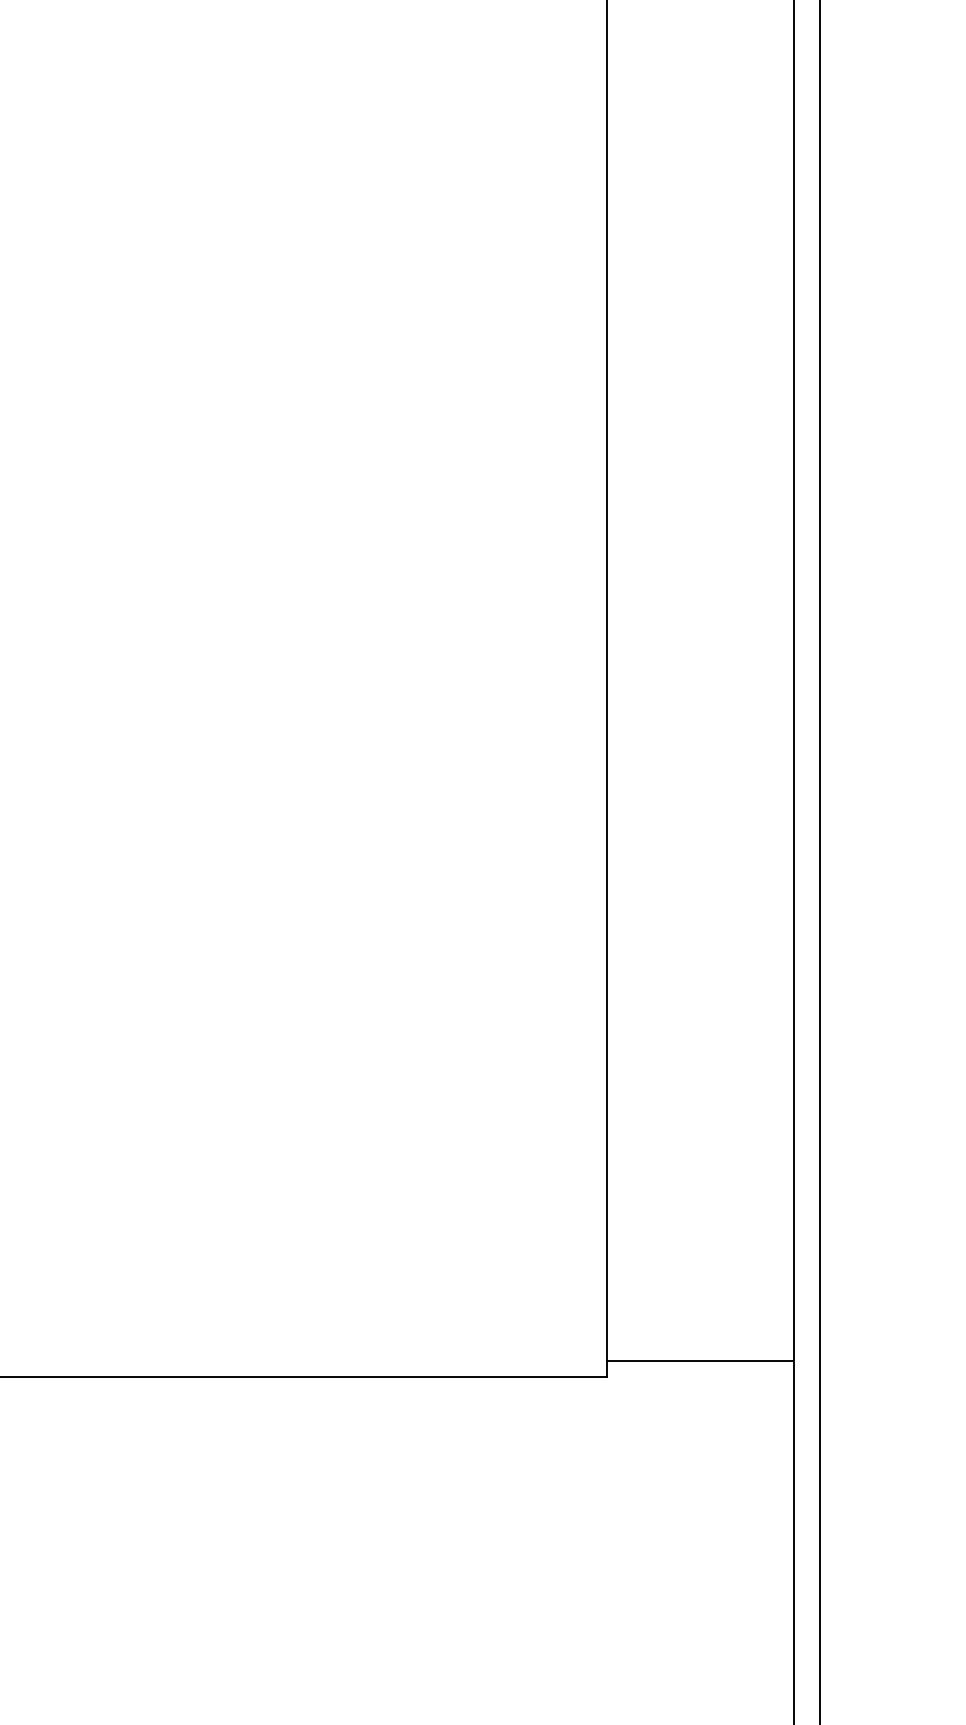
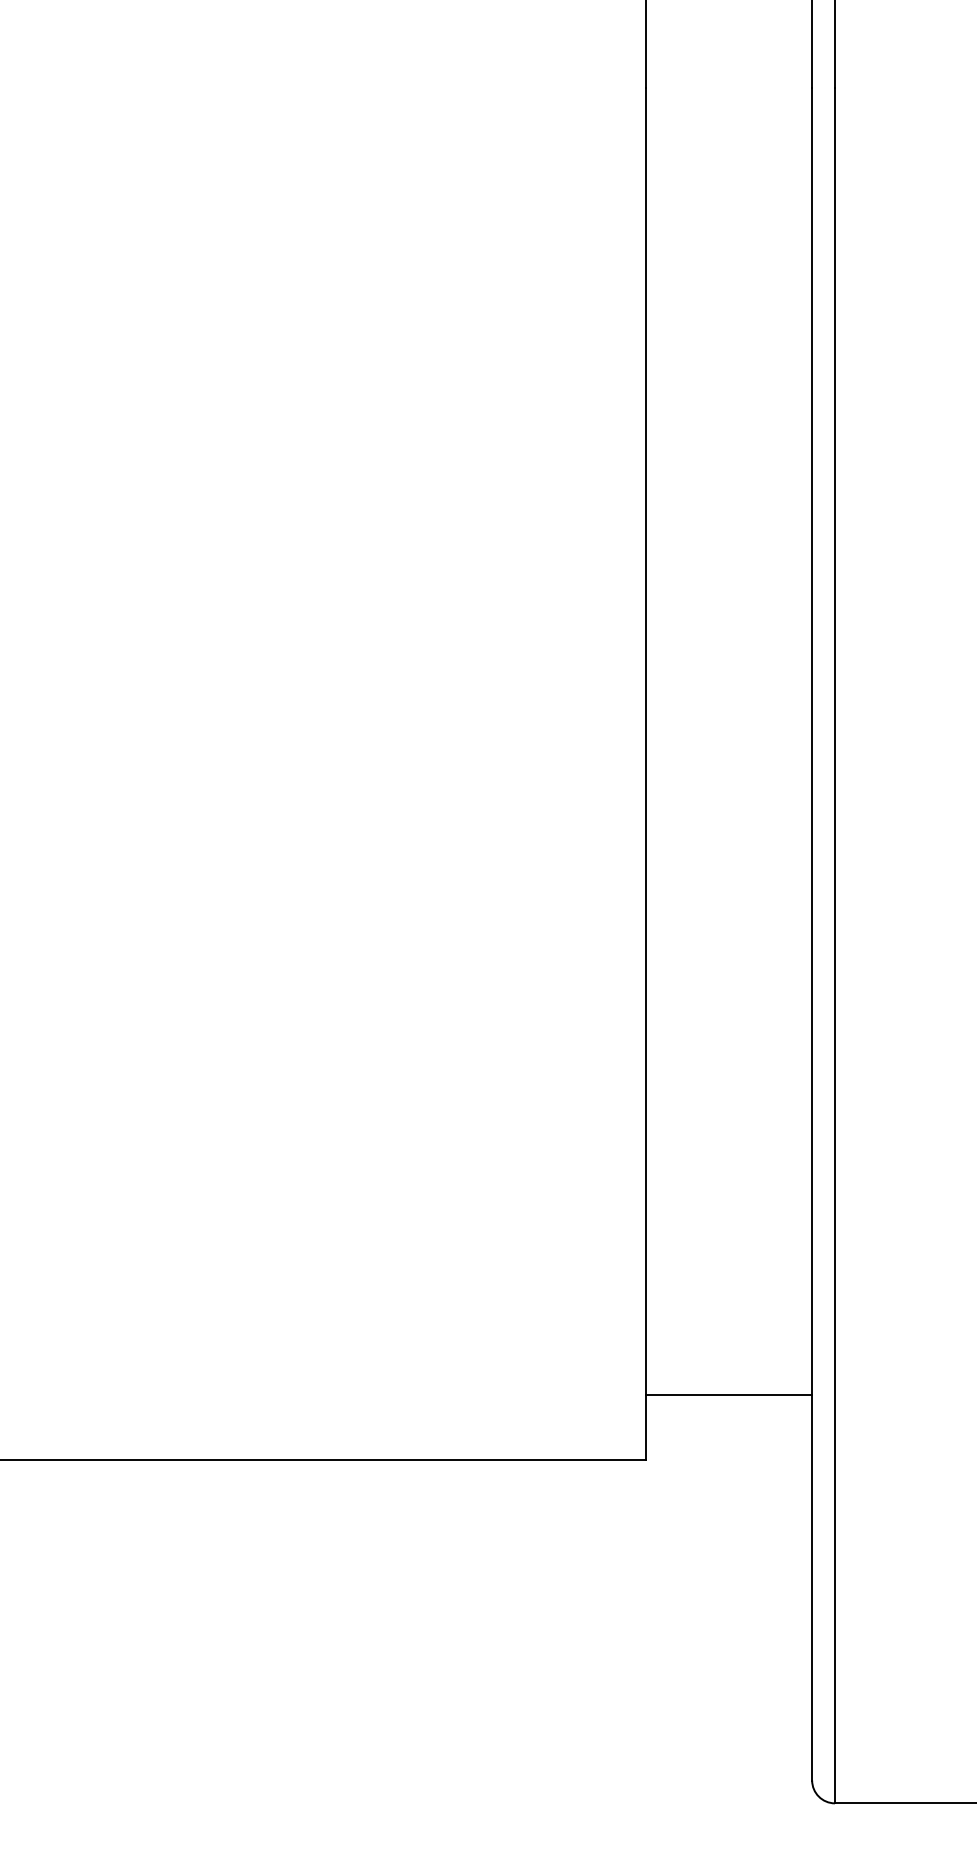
line: (701, 1361) -> (729, 1395), moved

